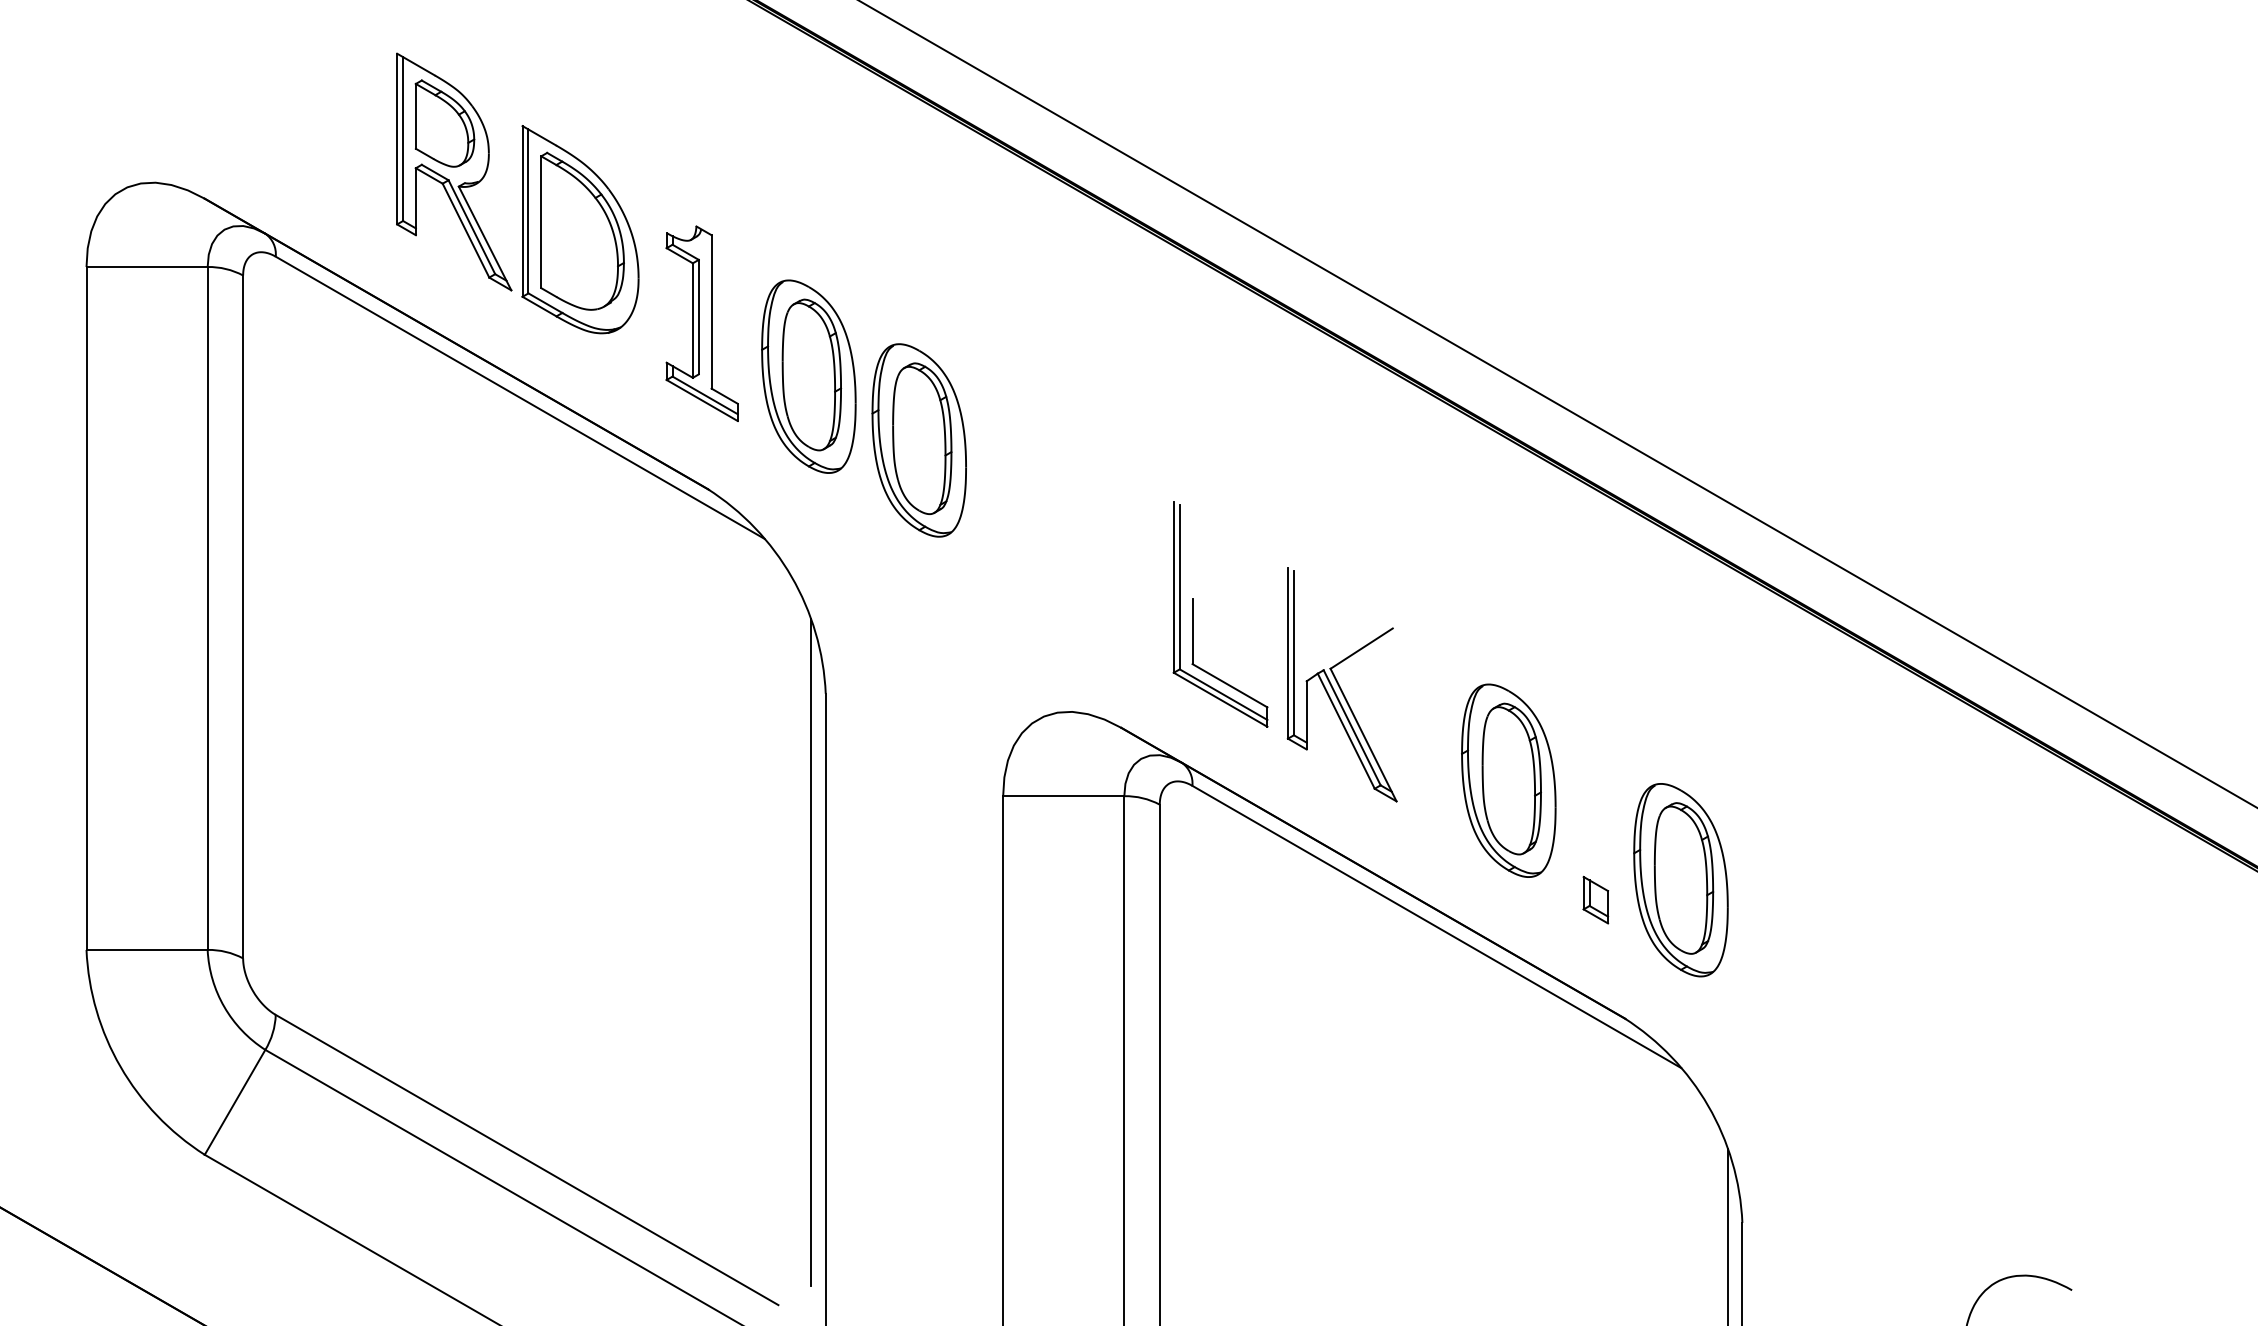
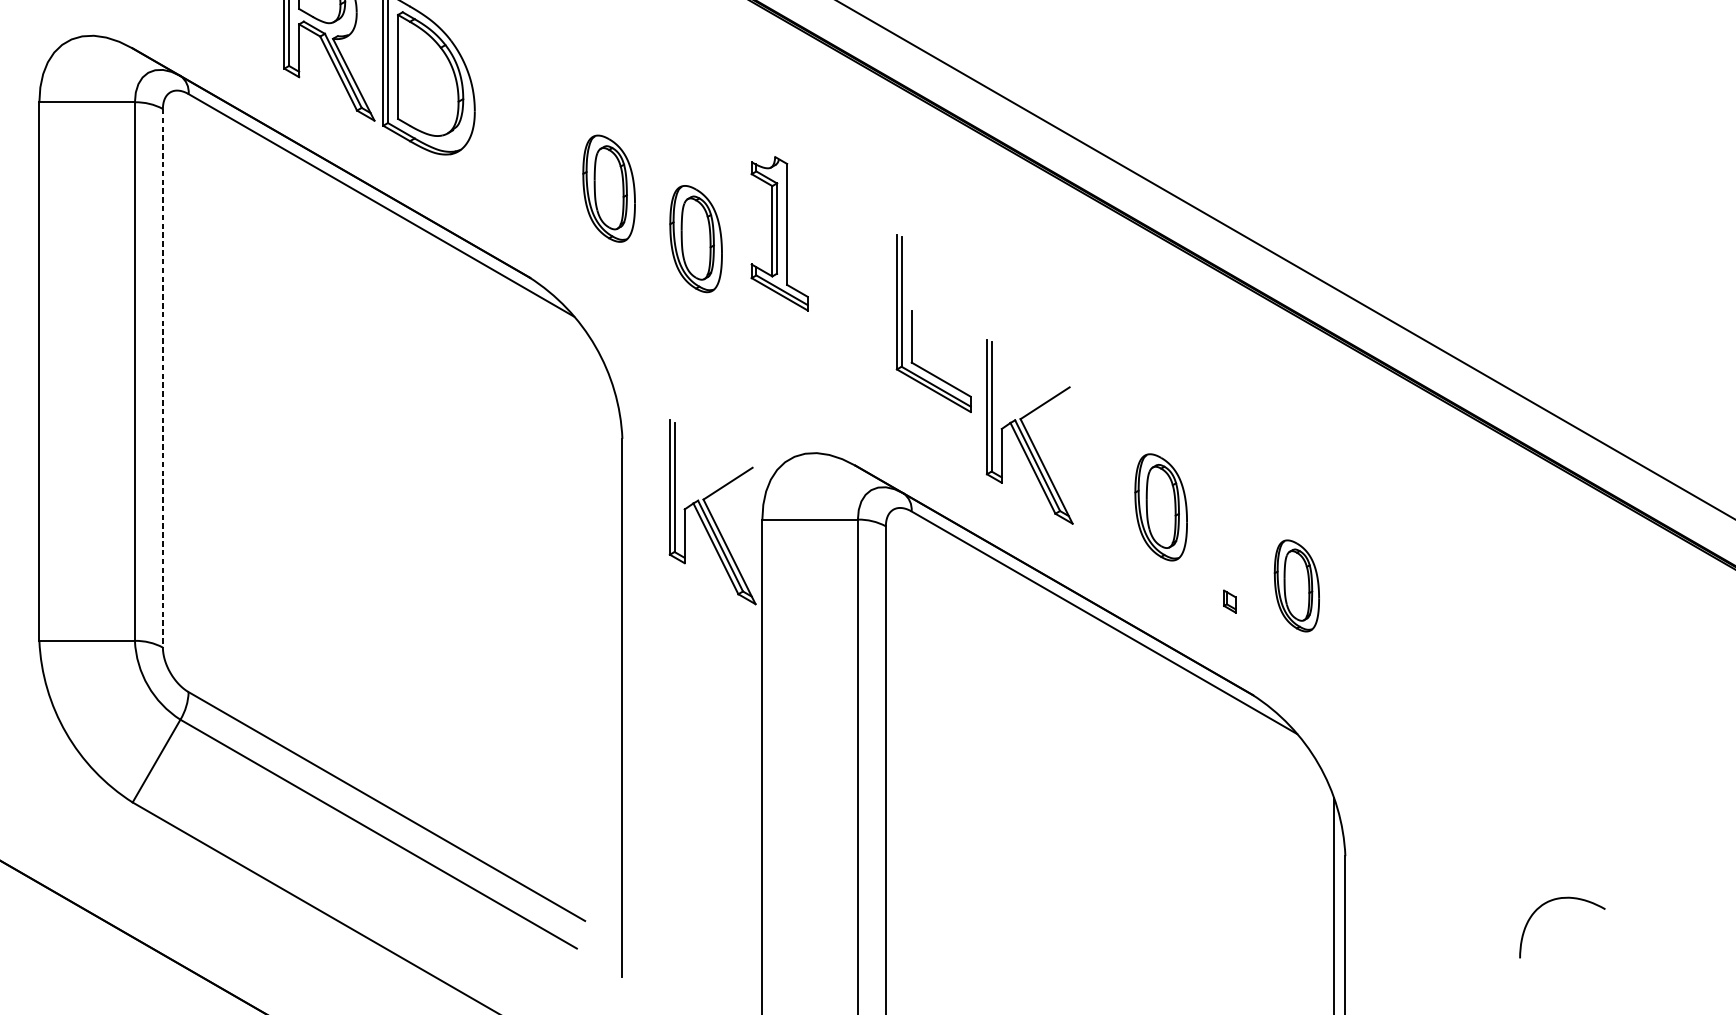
part: (701, 323) -> (779, 233), moved
part: (808, 376) -> (608, 188), size x0.7
part: (918, 440) -> (695, 239), size x0.7
part: (1193, 614) -> (912, 323), moved
line: (243, 617) -> (163, 378), solid -> dashed
part: (1508, 780) -> (1160, 507), size x0.7
part: (939, 786) -> (712, 511), added
part: (1680, 880) -> (1296, 586), size x0.6
part: (1595, 899) -> (1229, 601), size x0.6
line: (811, 952) -> (611, 642), removed

